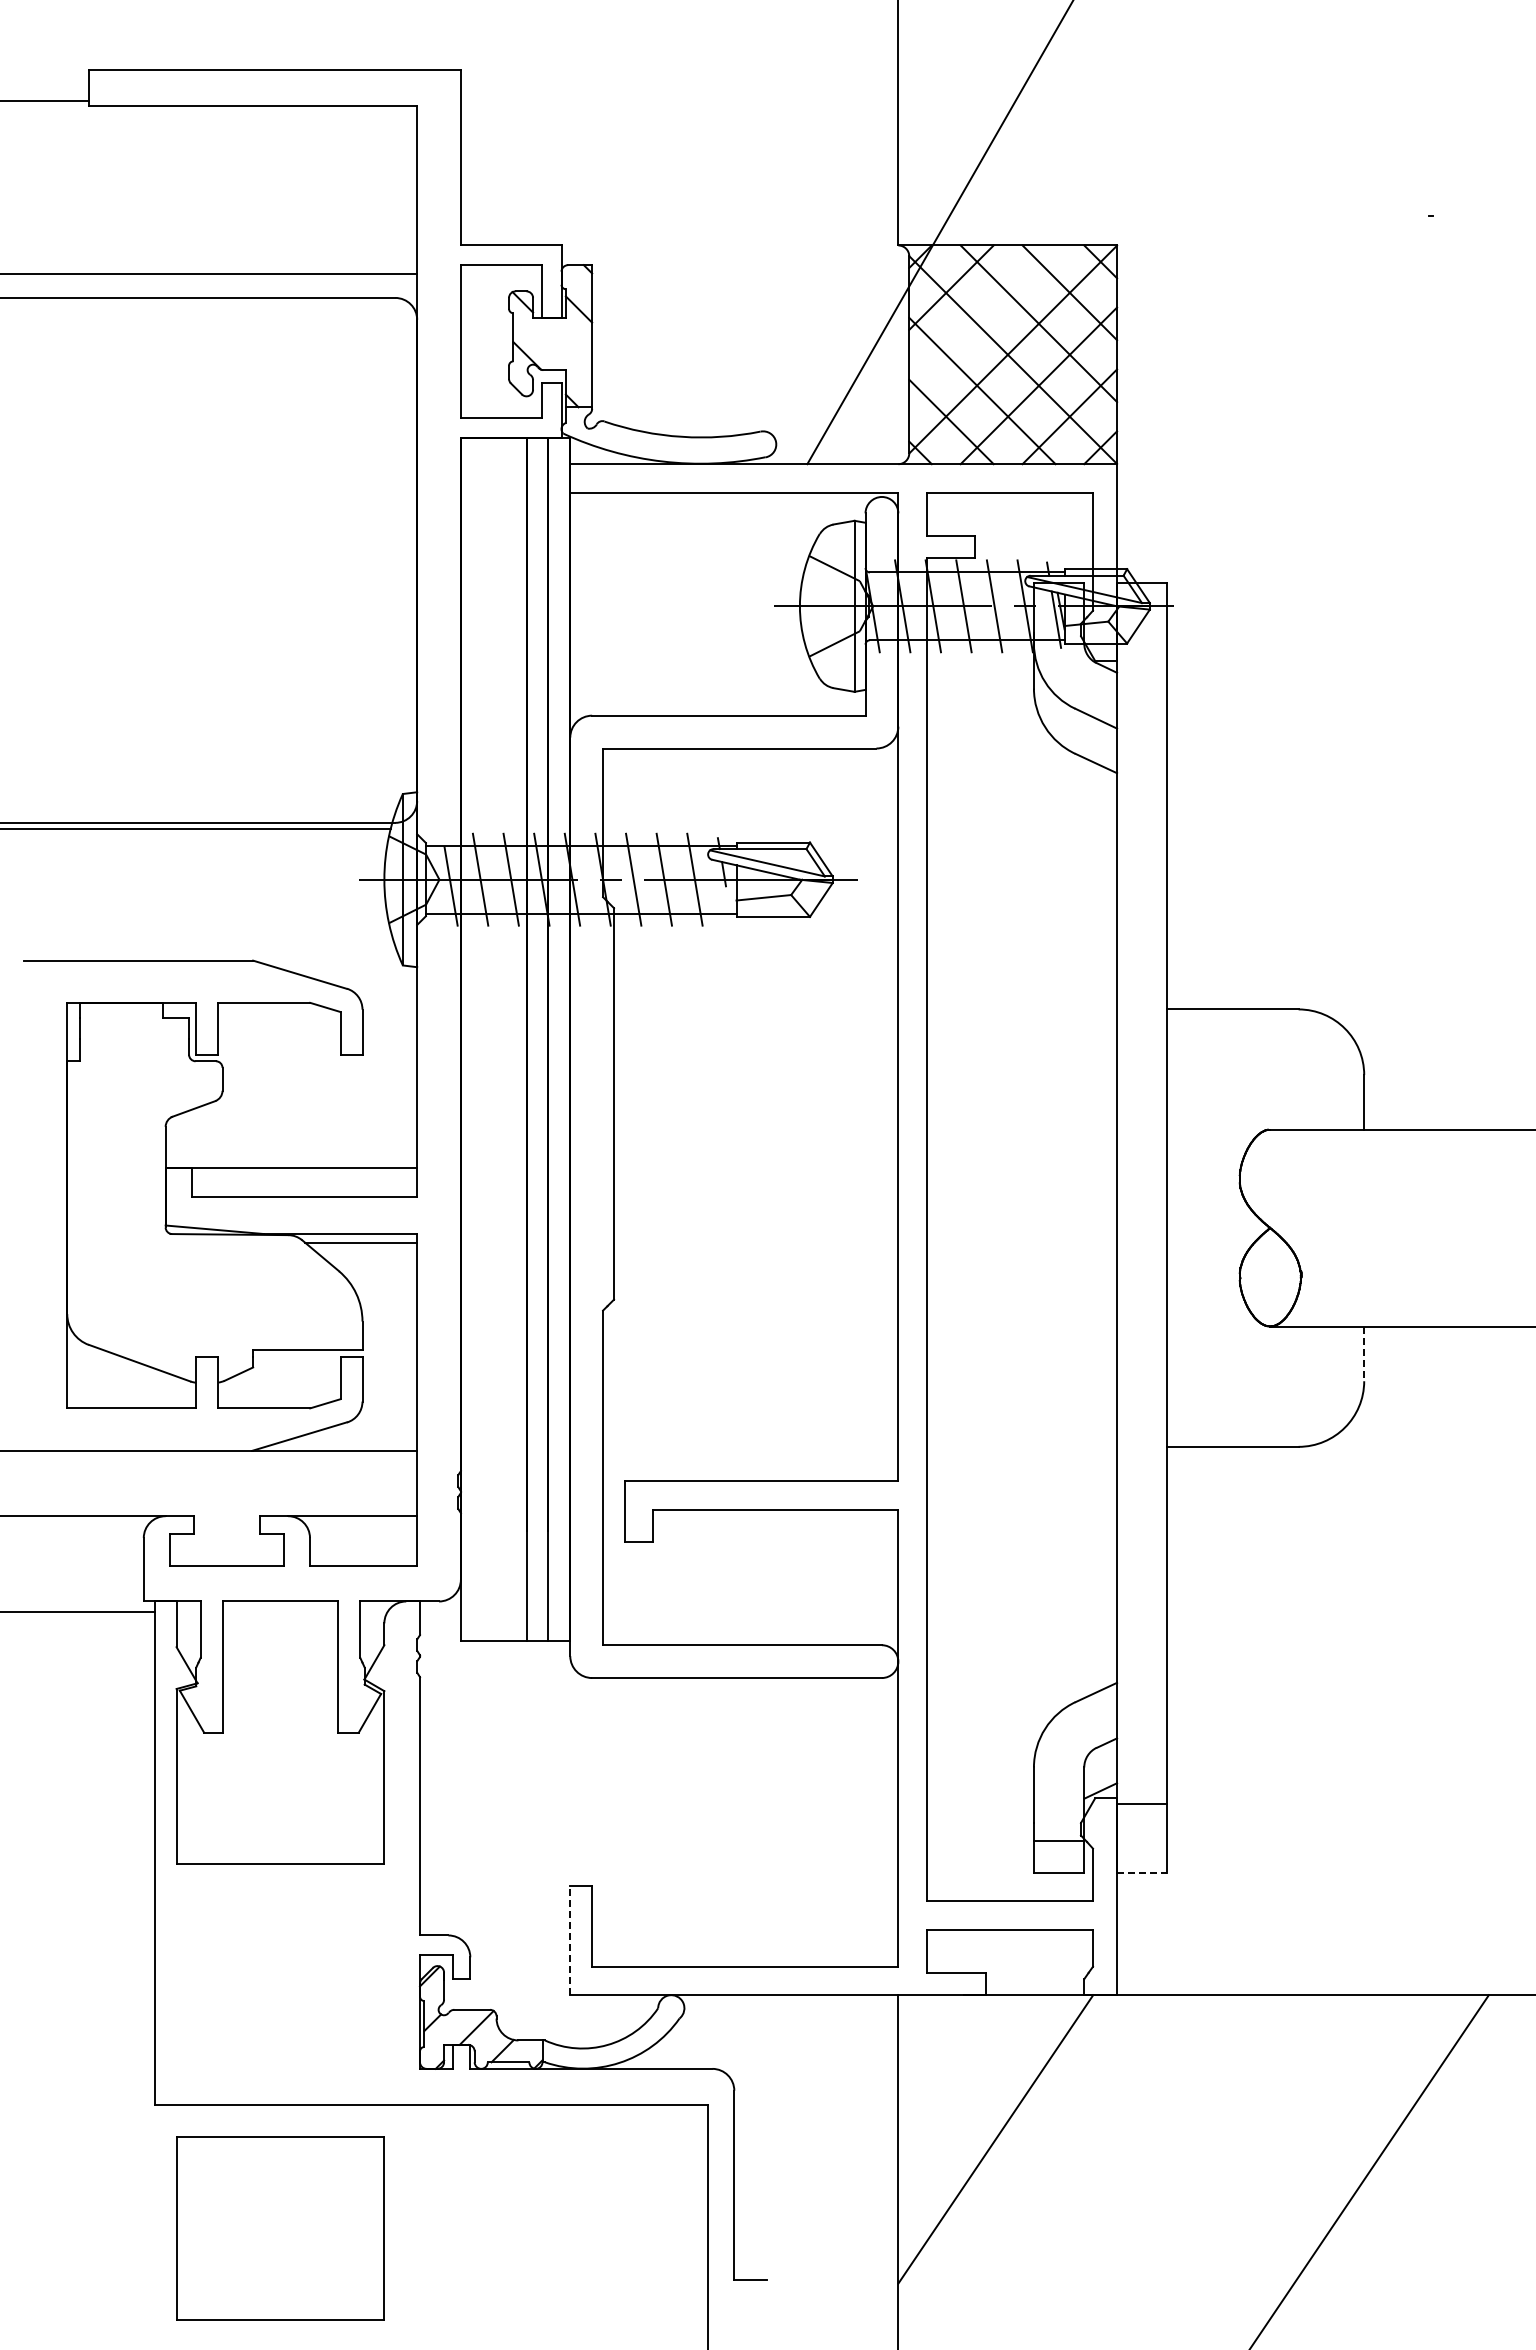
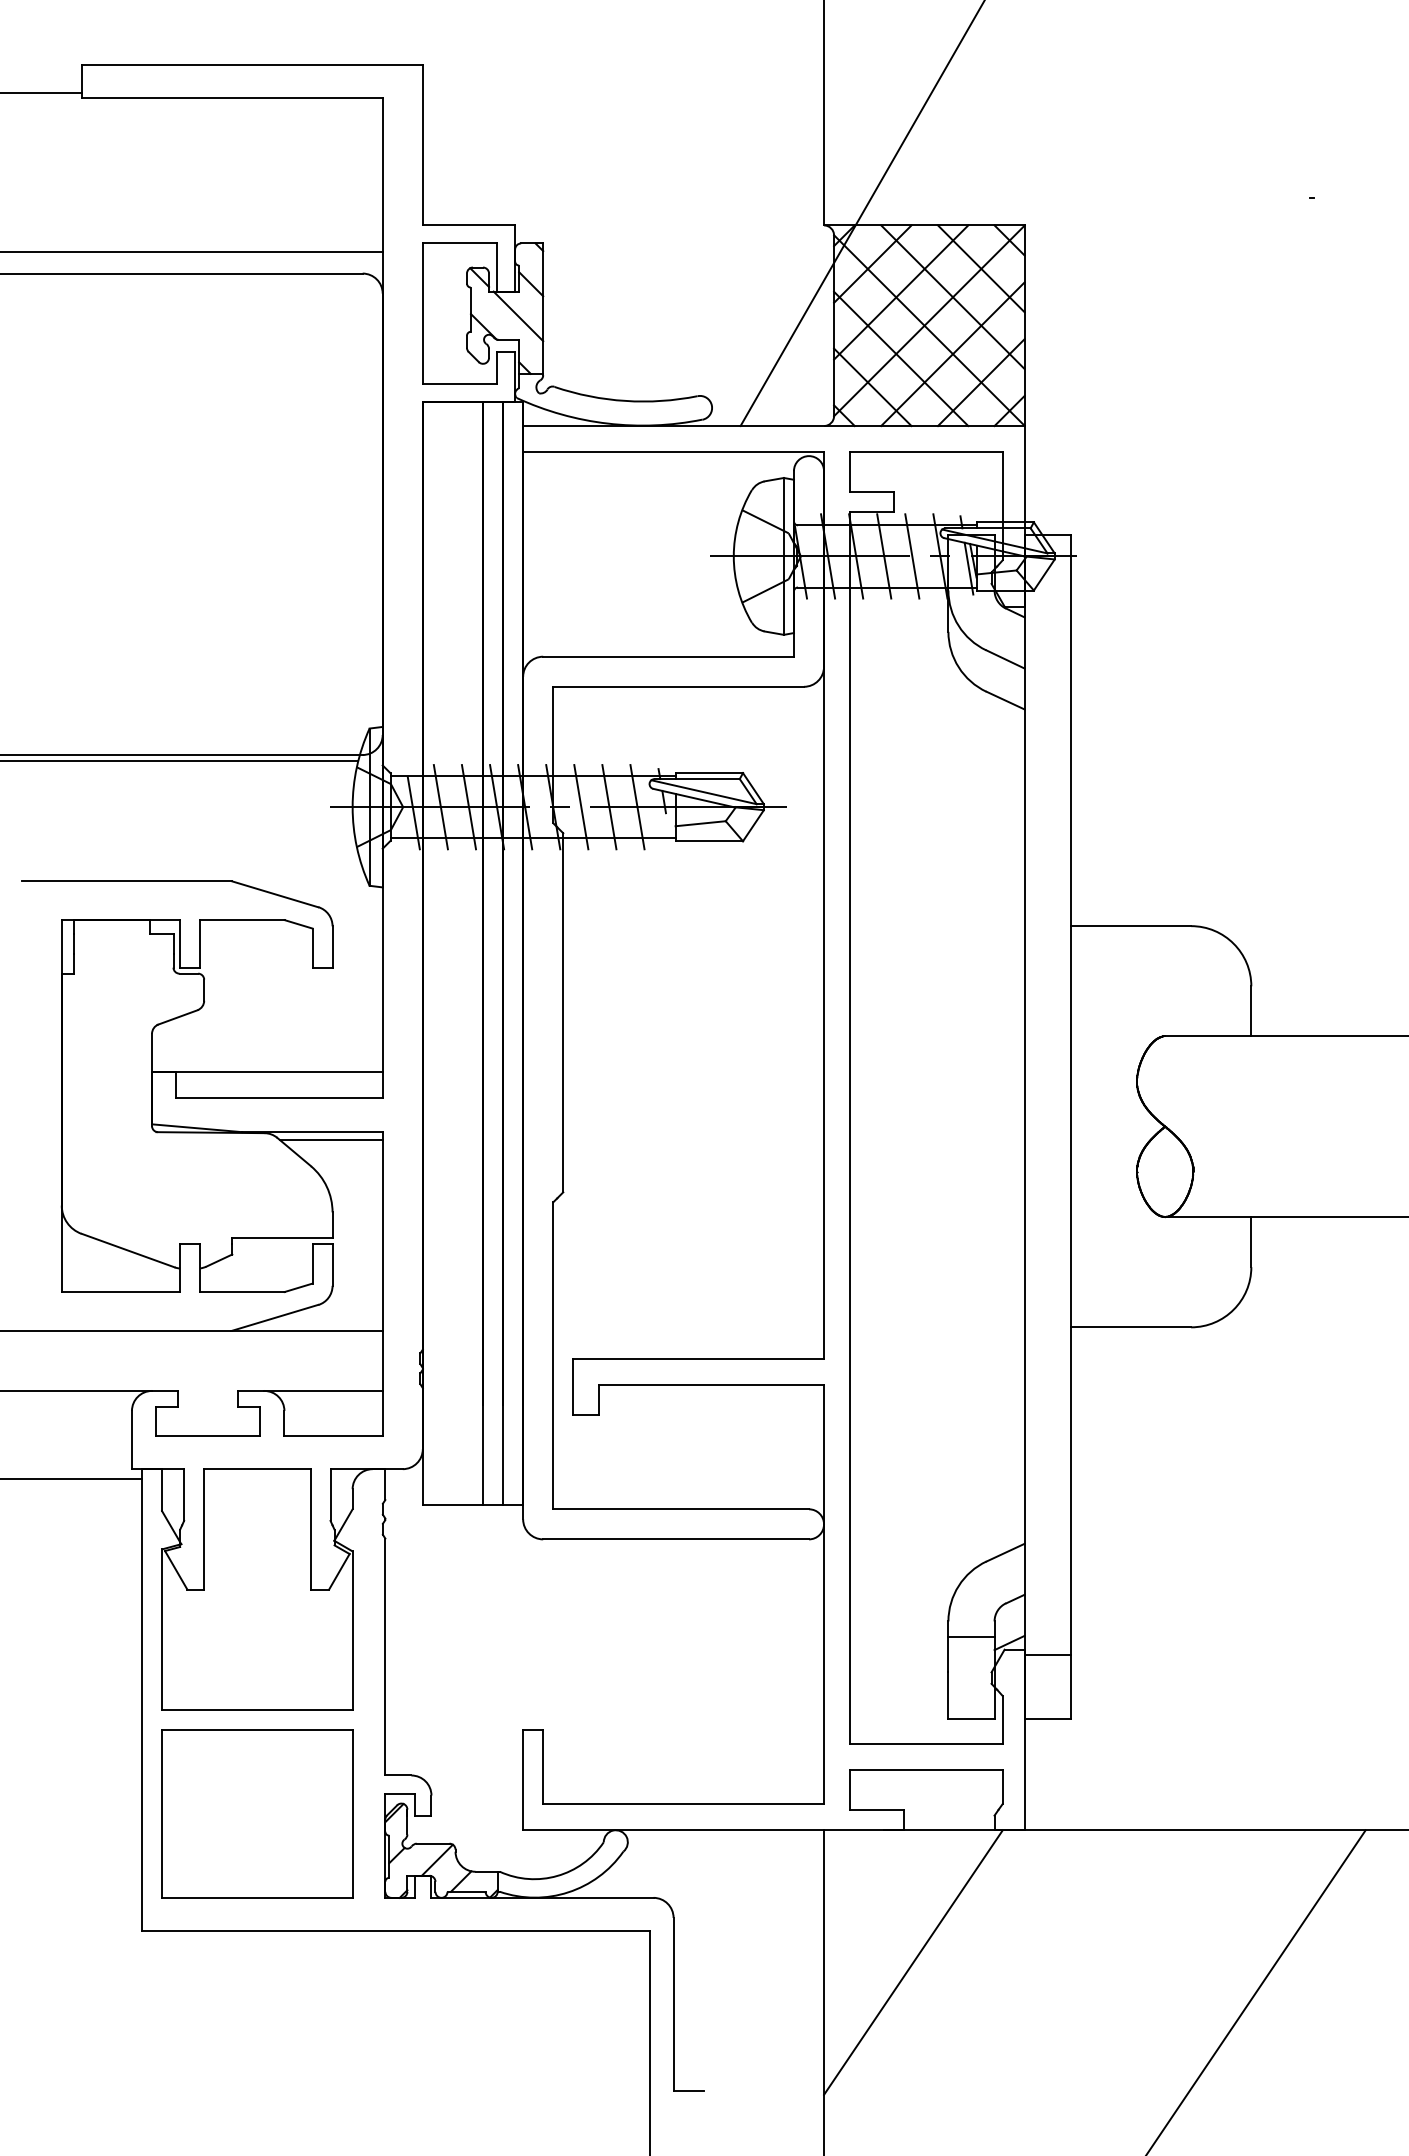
line: (982, 318) -> (901, 292), added
line: (565, 344) -> (518, 316), added
line: (1364, 1354) -> (1251, 1242), dashed -> solid
line: (1058, 1840) -> (970, 1637), moved
line: (1142, 1873) -> (1047, 1718), dashed -> solid
line: (570, 1940) -> (523, 1780), dashed -> solid
part: (280, 2228) -> (257, 1814), moved

